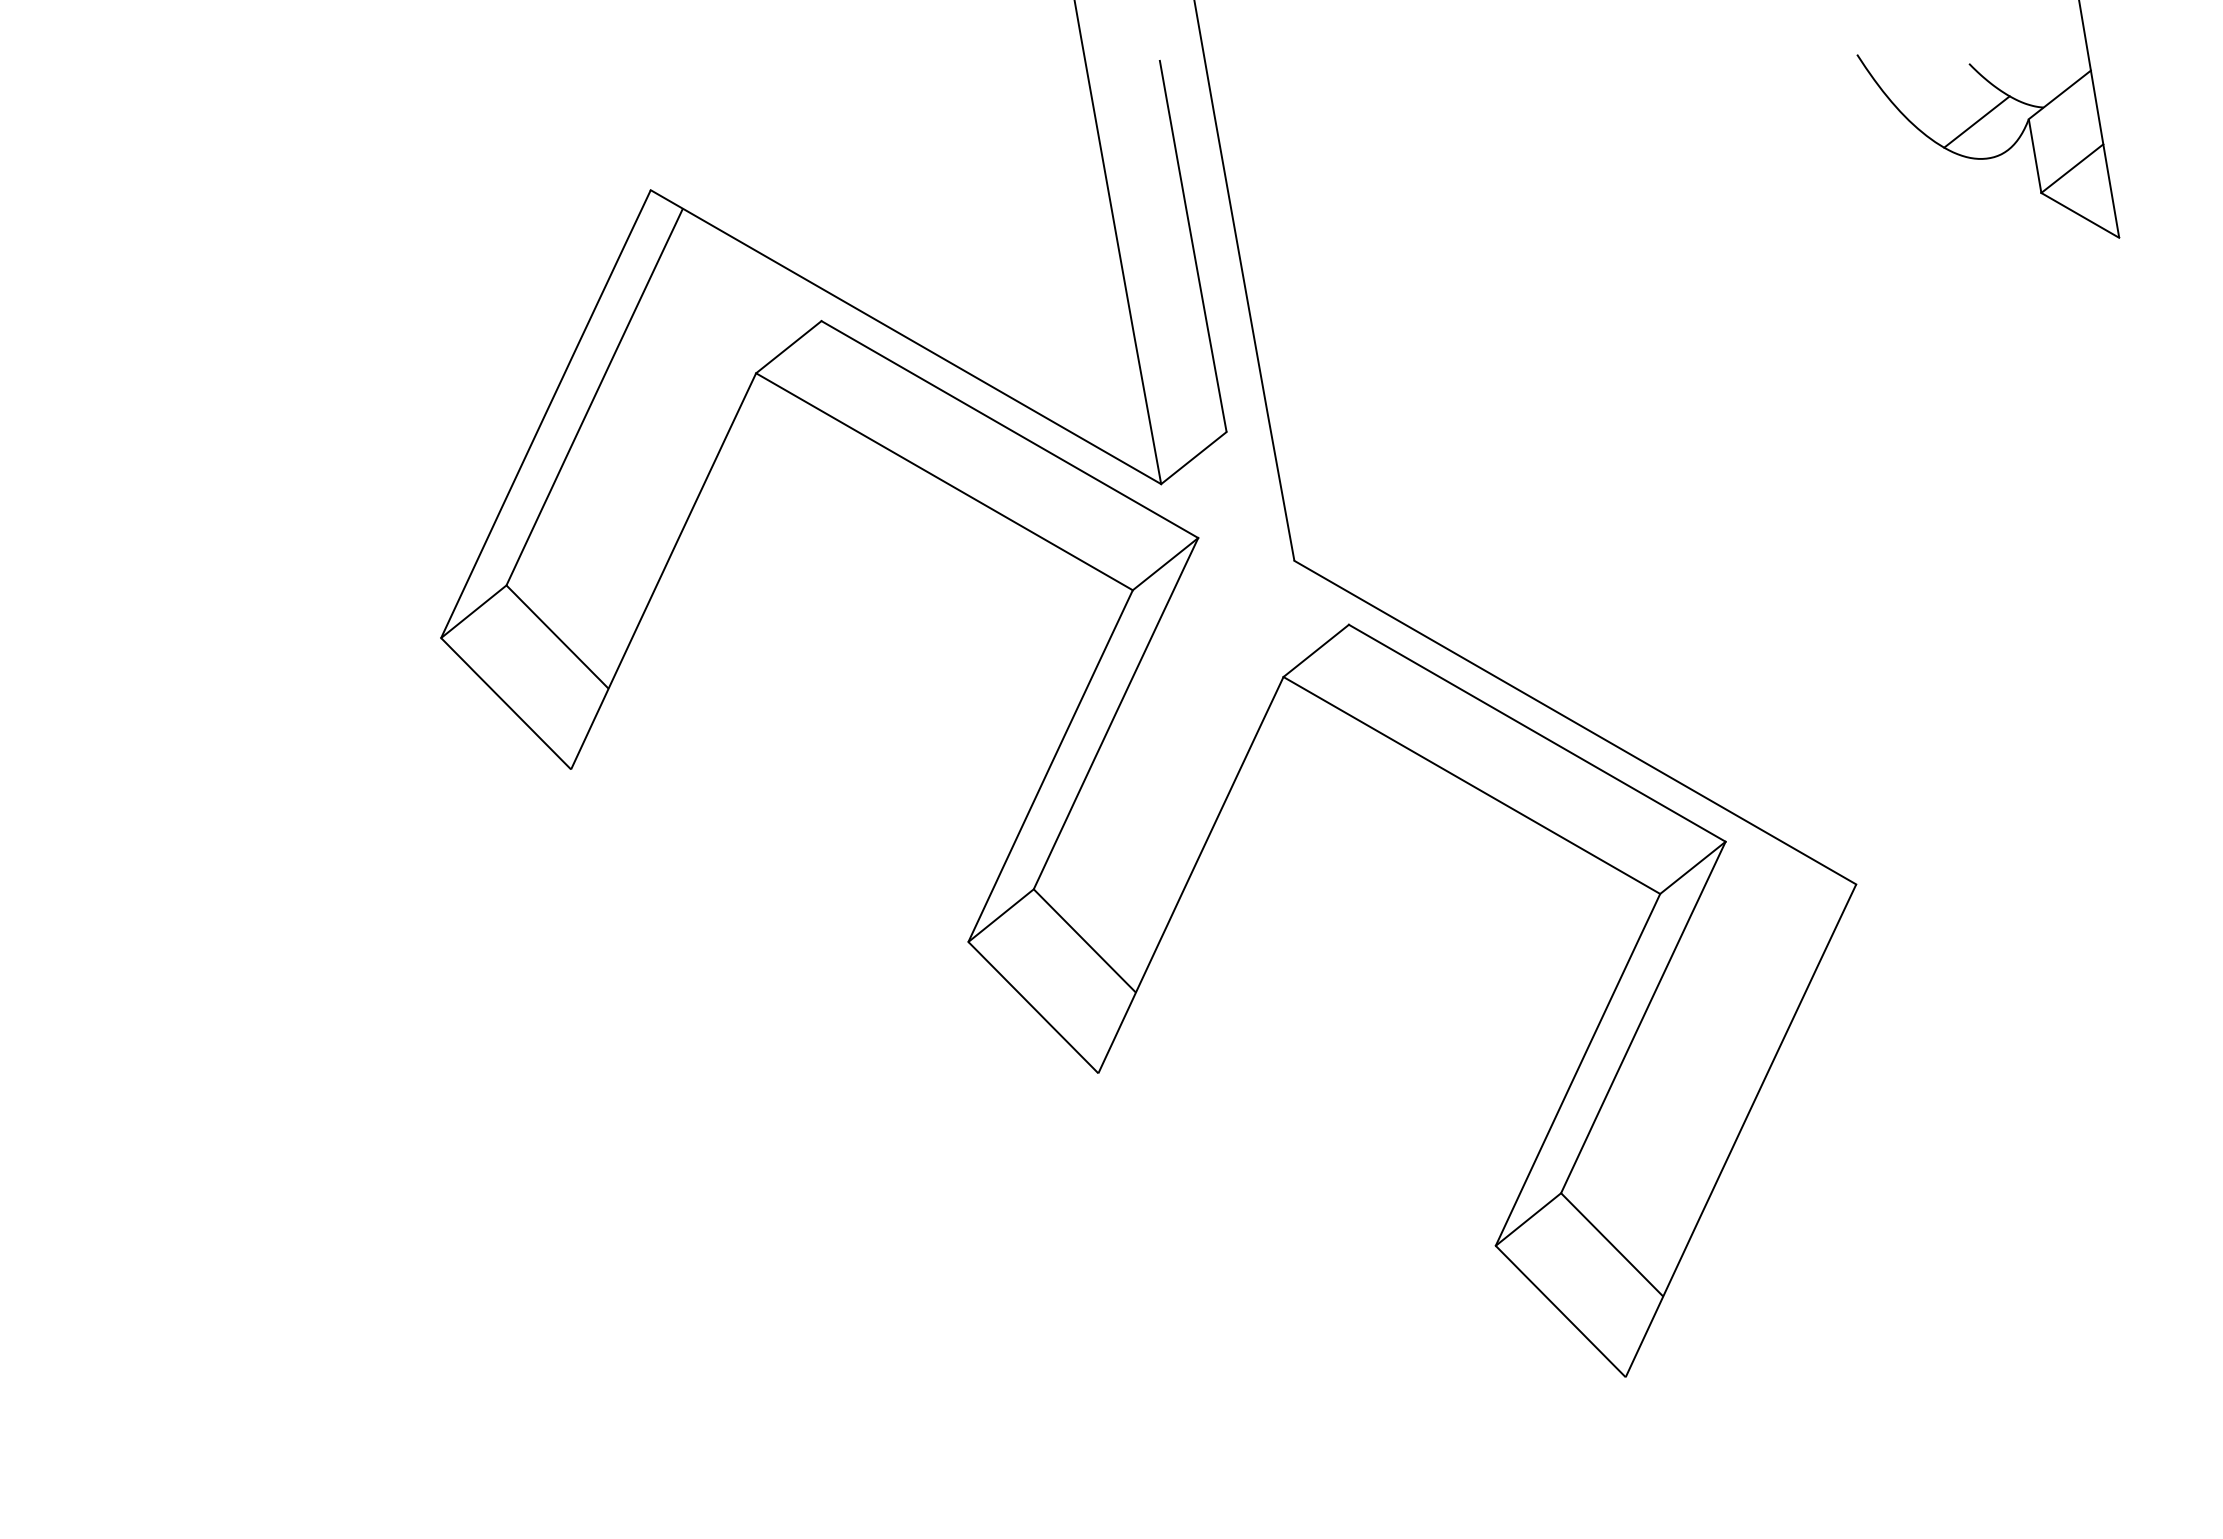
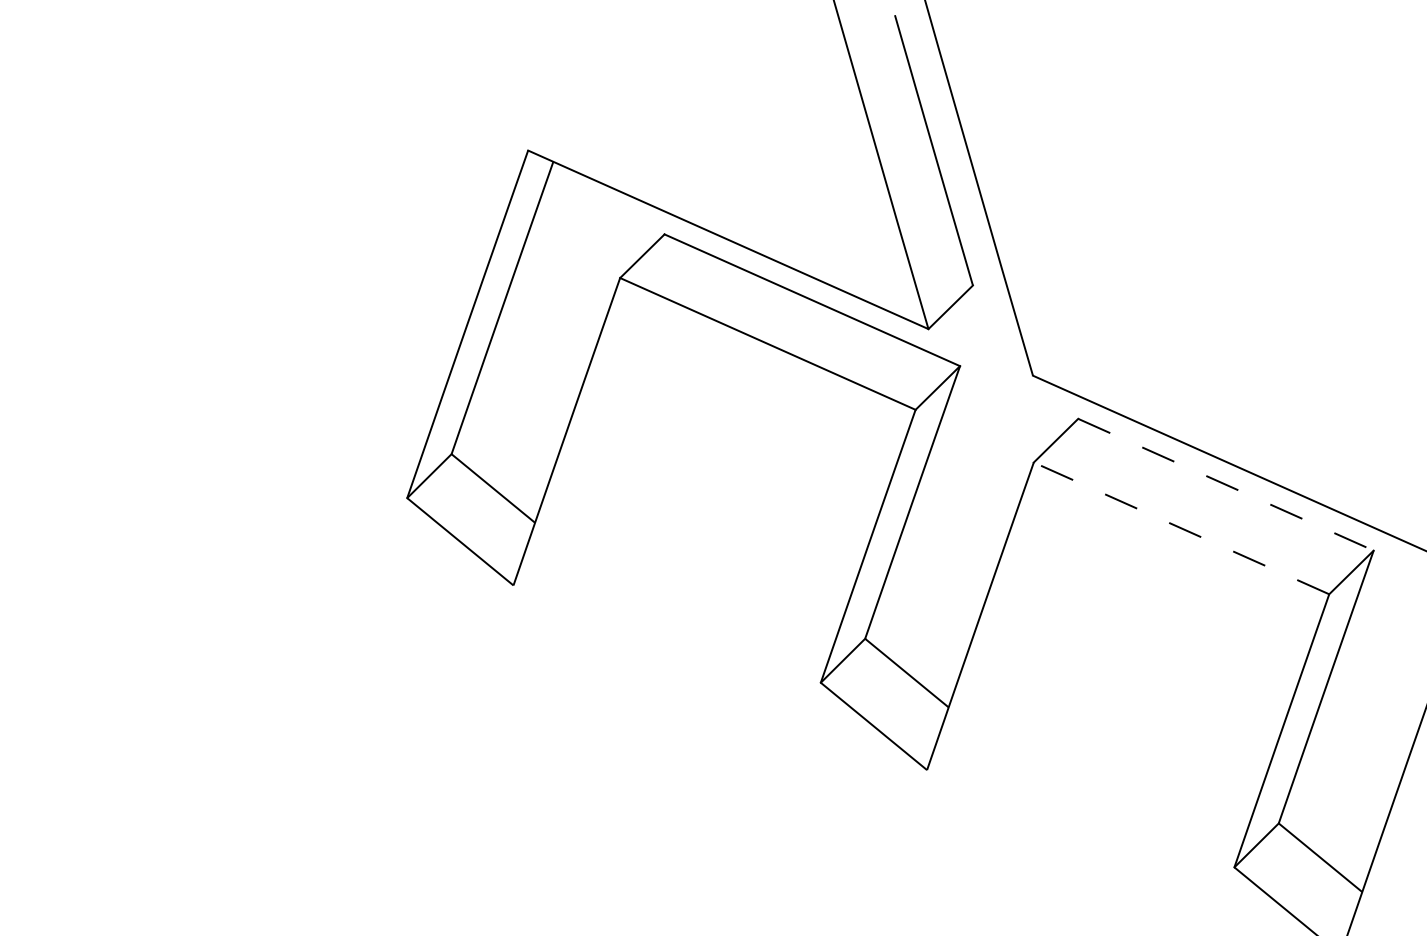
line: (1537, 733) -> (1226, 484), solid -> dashed
line: (1471, 785) -> (1181, 528), solid -> dashed

